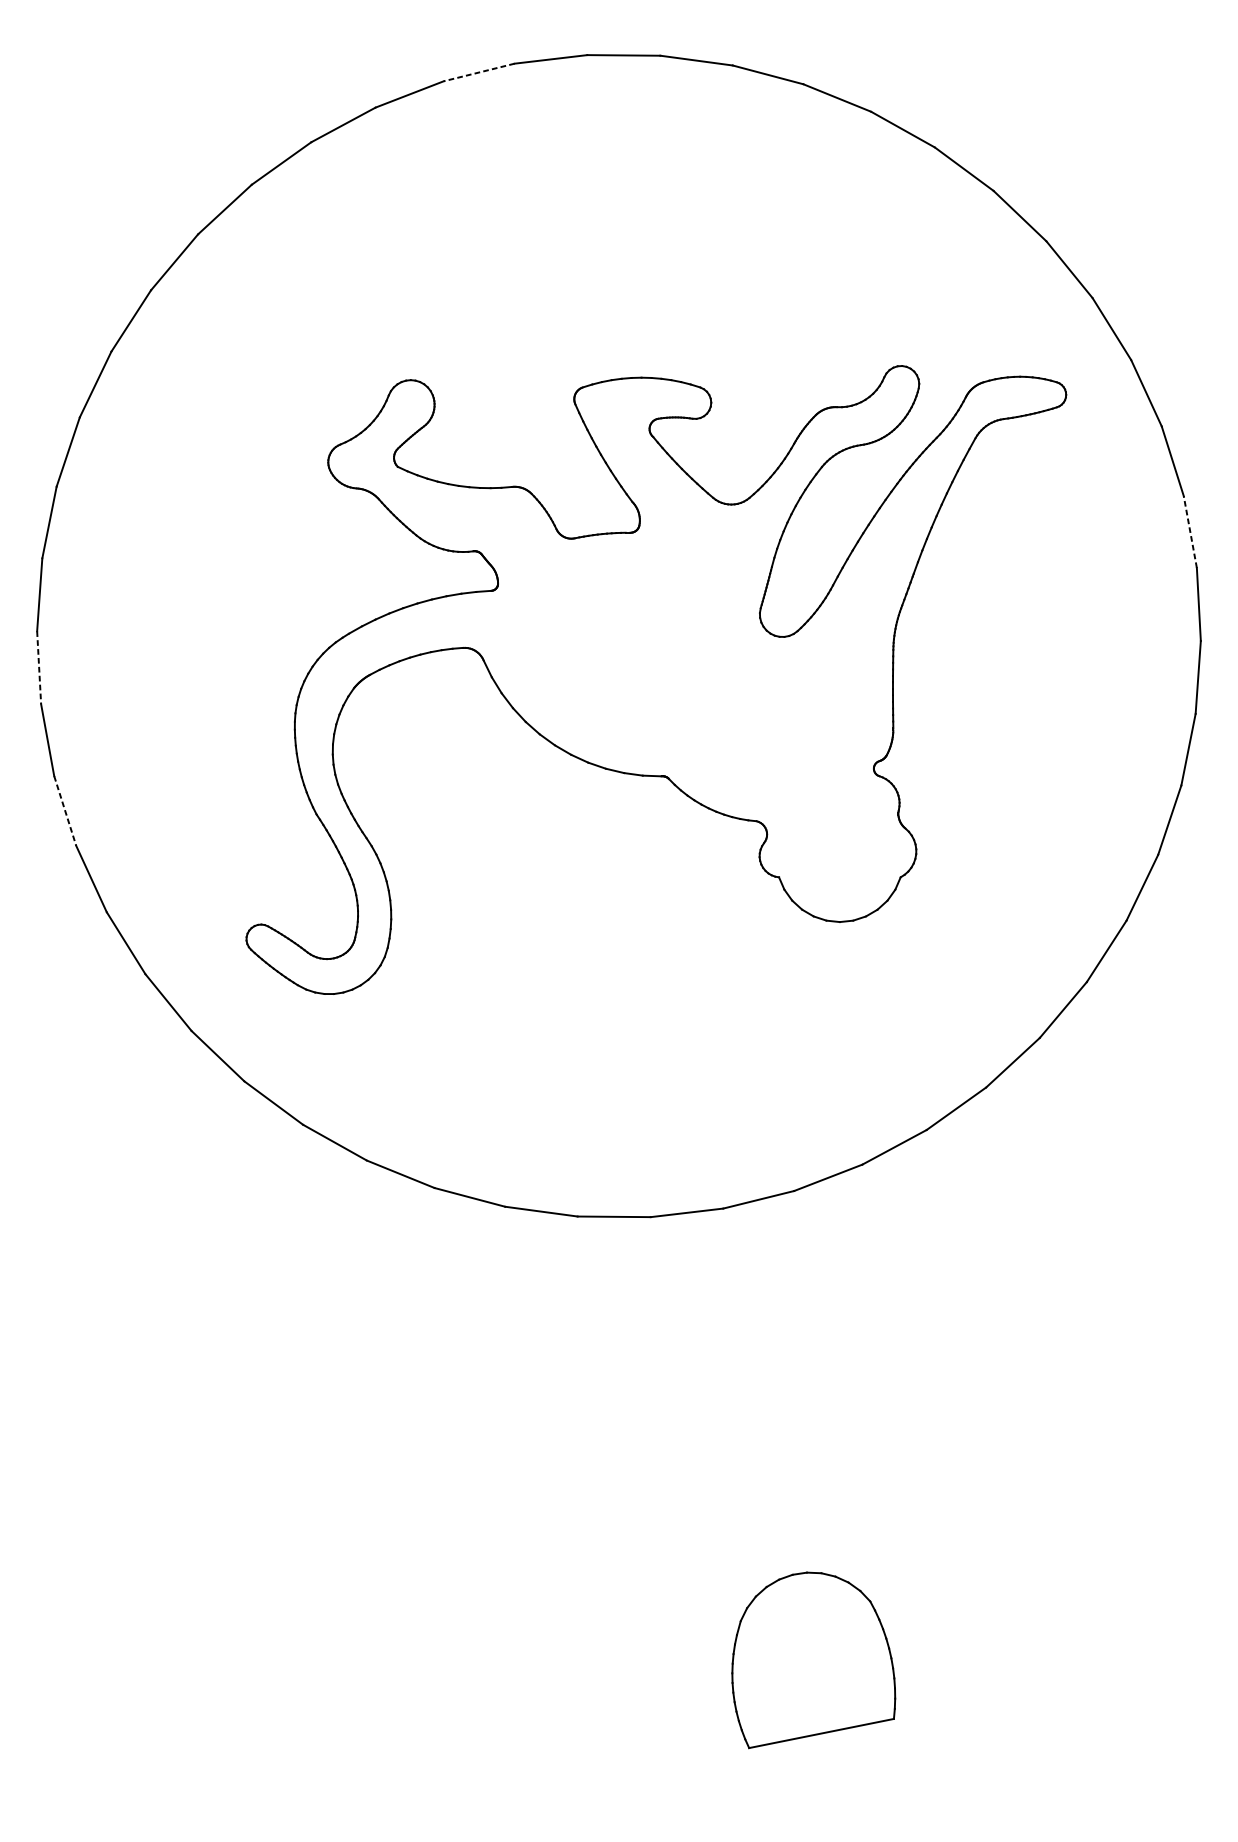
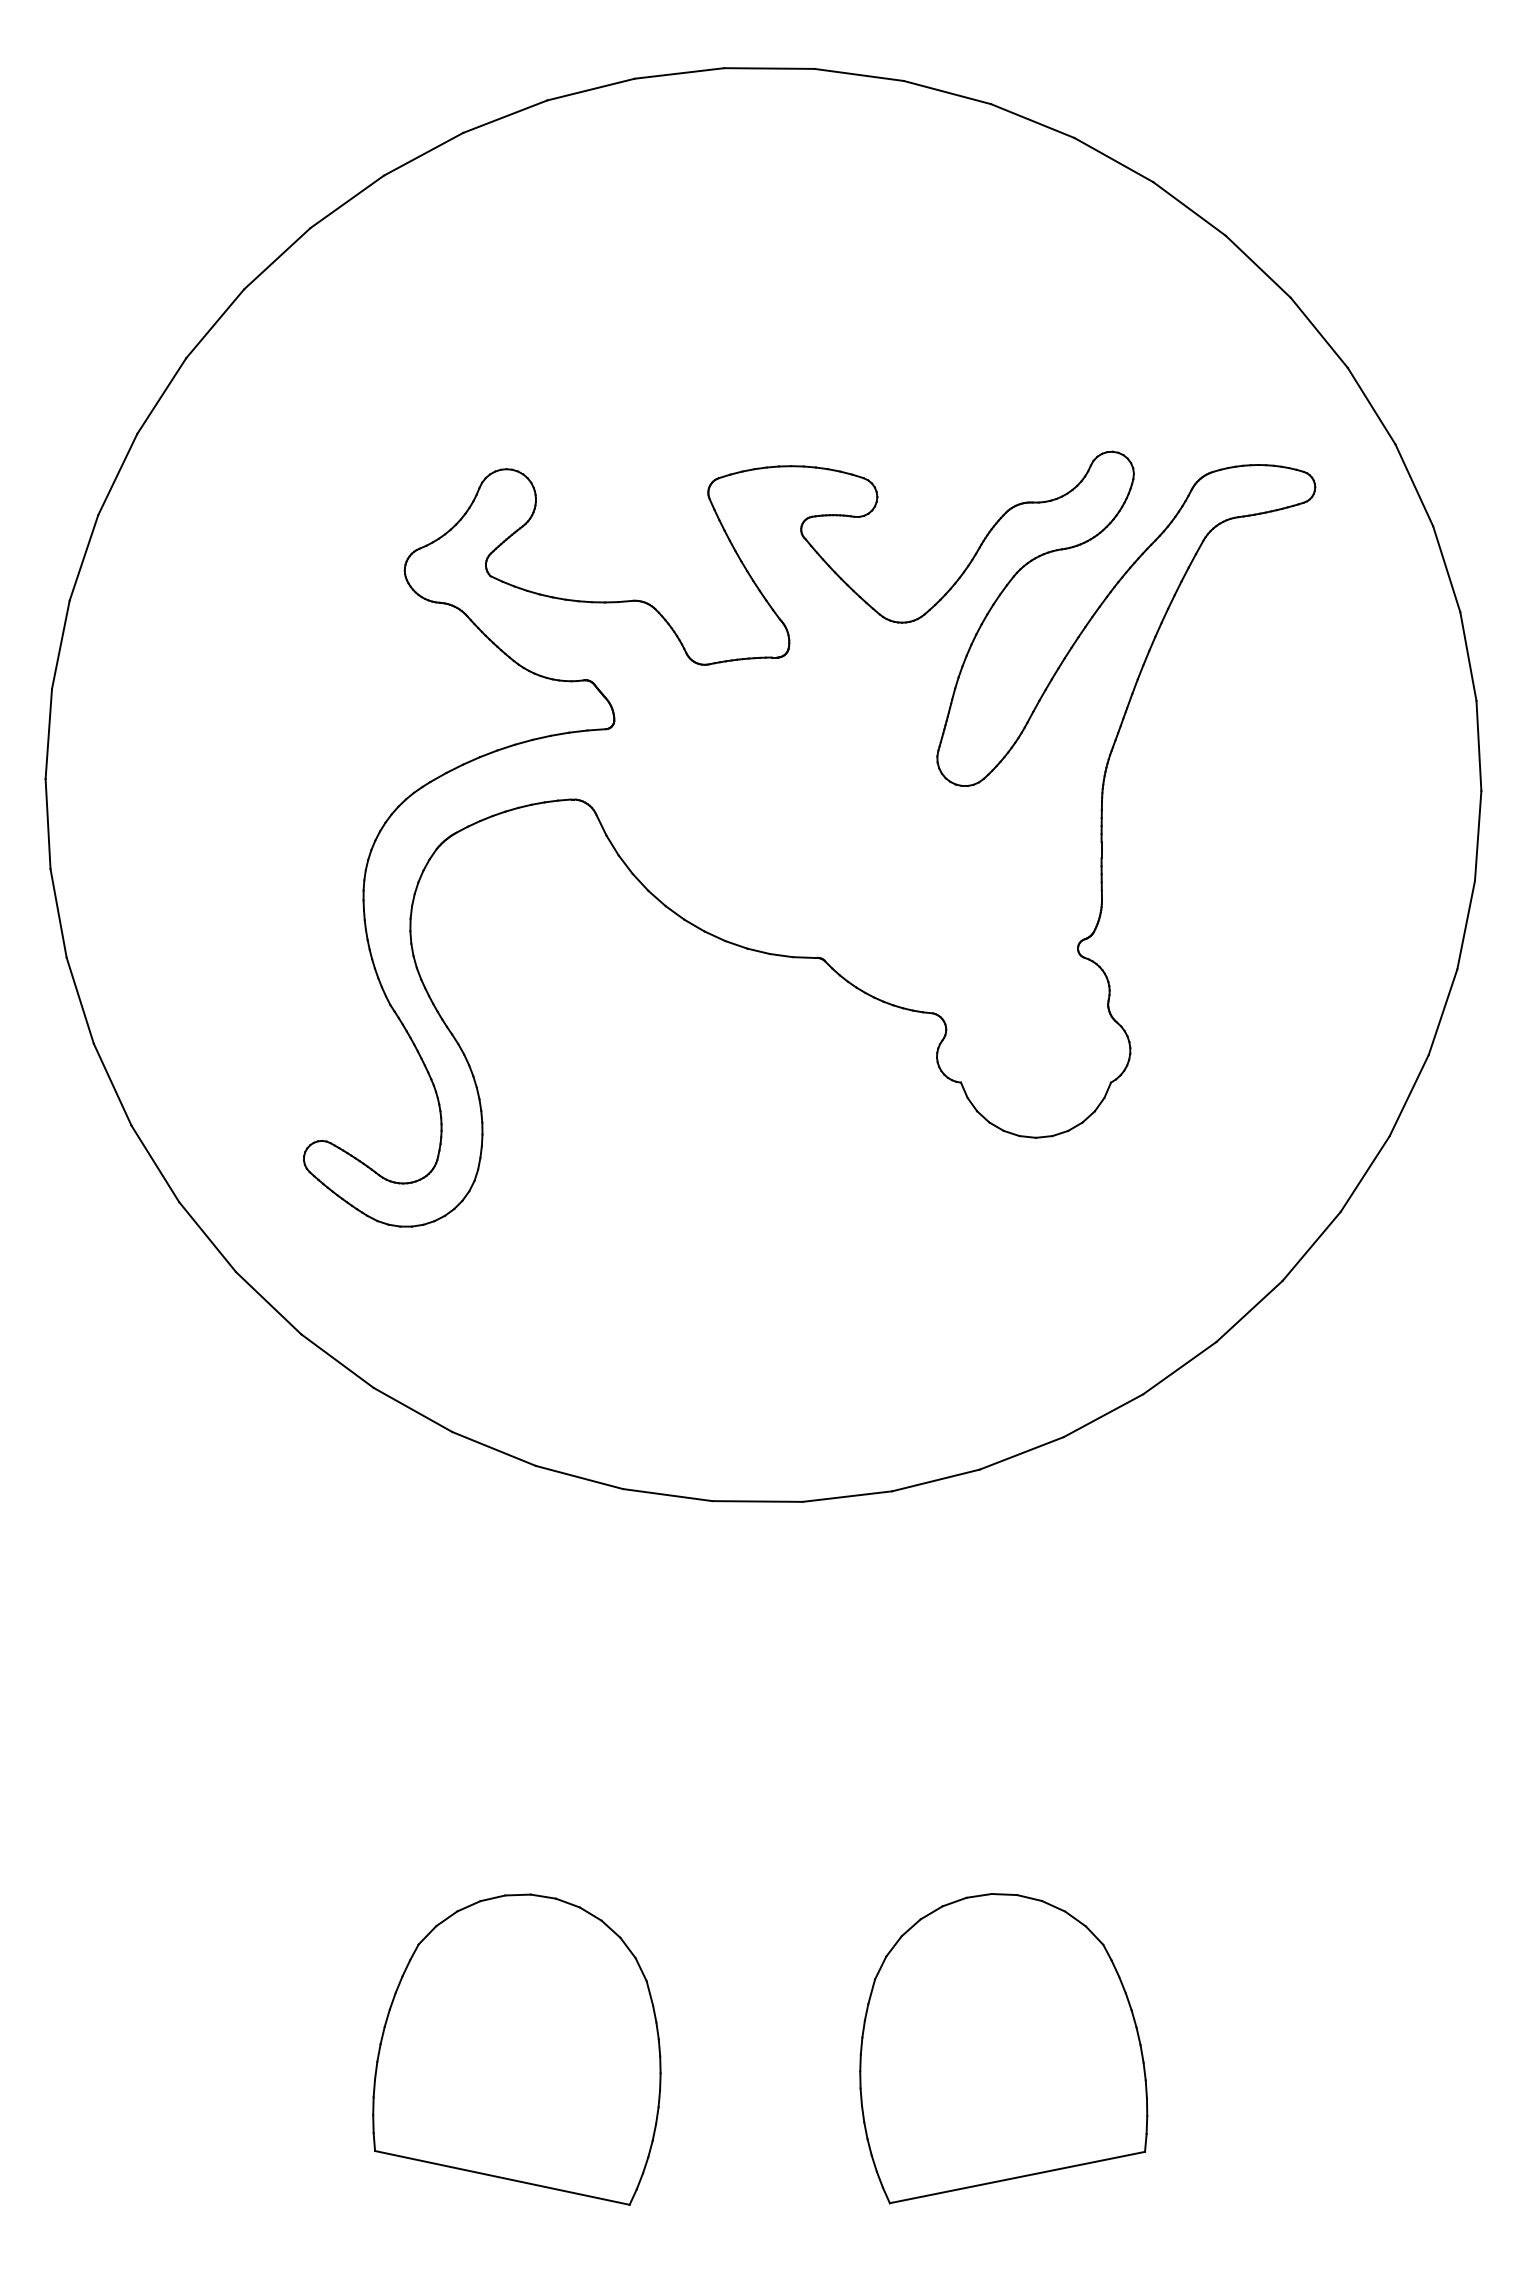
line: (478, 72) -> (590, 89), dashed -> solid
line: (1190, 531) -> (1468, 656), dashed -> solid
line: (39, 668) -> (48, 824), dashed -> solid
line: (65, 811) -> (80, 1001), dashed -> solid
part: (418, 1660) -> (516, 2049), added
part: (813, 1660) -> (1003, 2048), size x1.43

